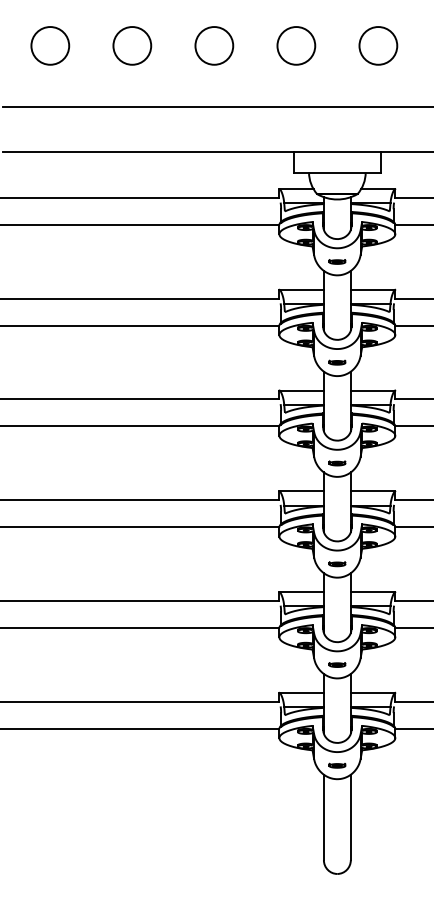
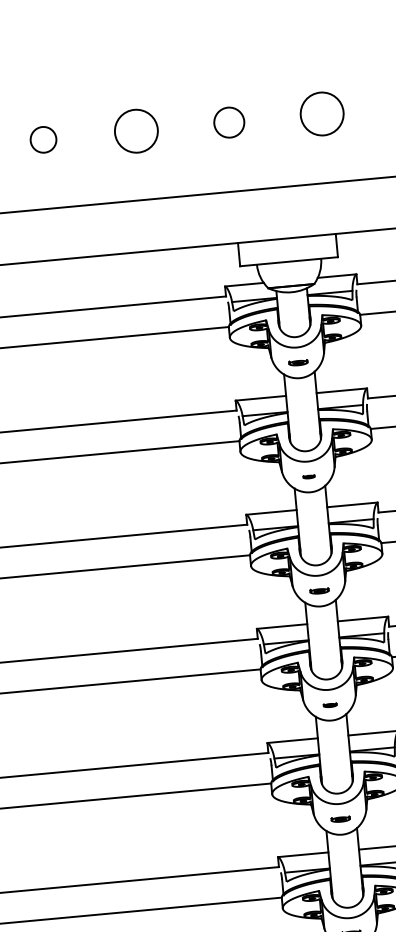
circle: (132, 45) -> (43, 139), size x0.6
circle: (296, 45) -> (229, 122), size x0.7
part: (337, 362) -> (309, 476), size x0.6
part: (337, 564) -> (330, 705), size x0.7

